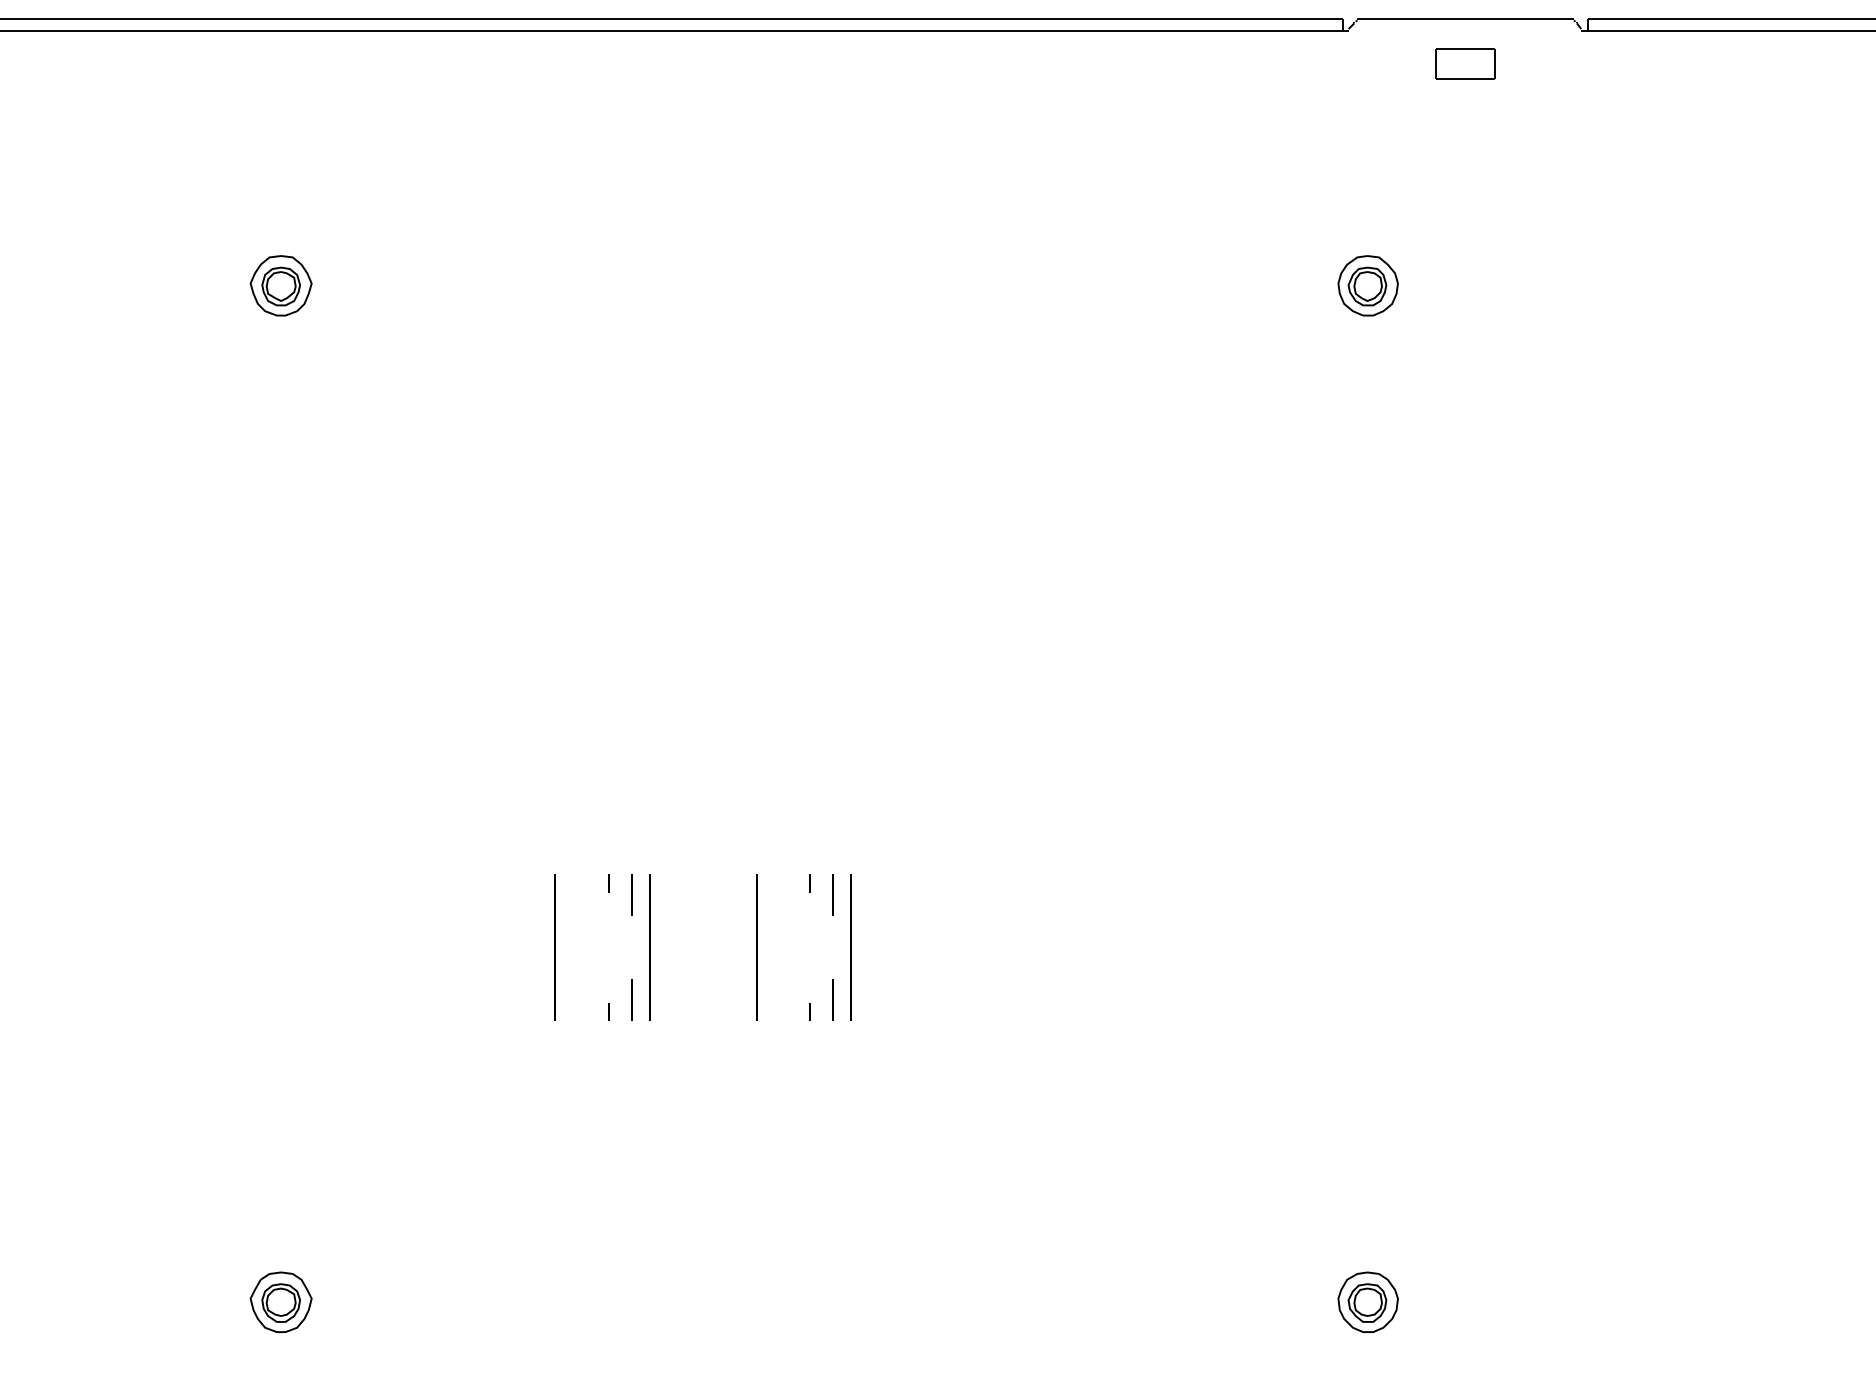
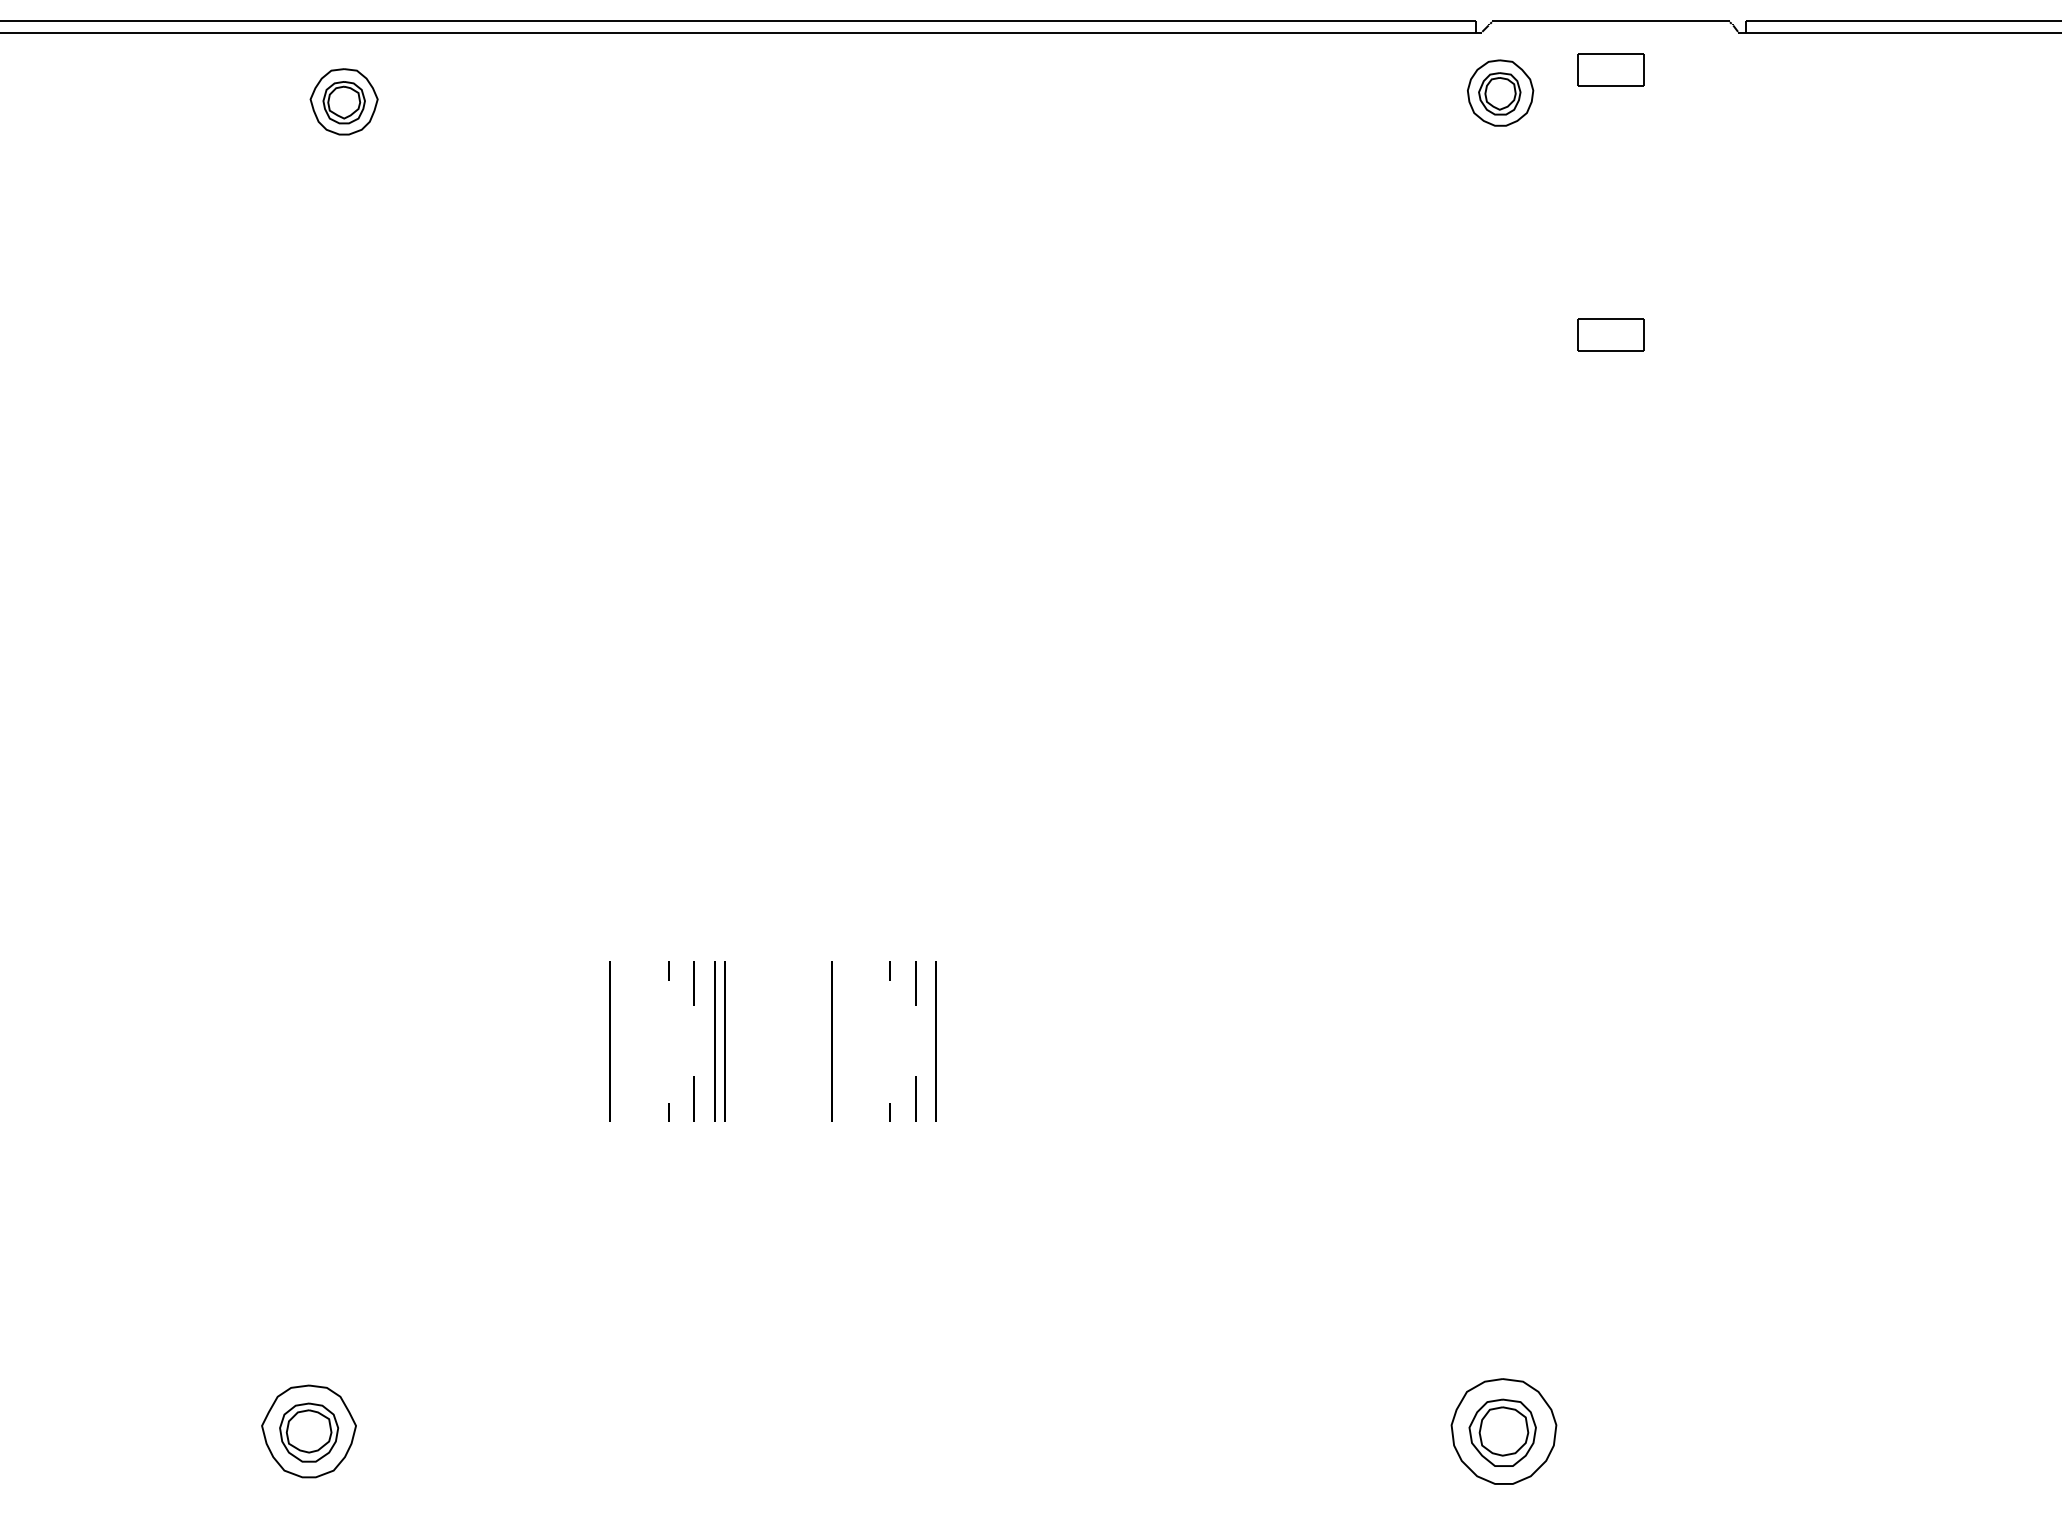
part: (280, 285) -> (343, 101), moved
part: (1367, 285) -> (1499, 92), moved
part: (1465, 304) -> (1610, 334), added
line: (659, 947) -> (724, 1041), added
part: (280, 1301) -> (308, 1430), size x1.4
part: (1367, 1301) -> (1503, 1430), size x1.6

